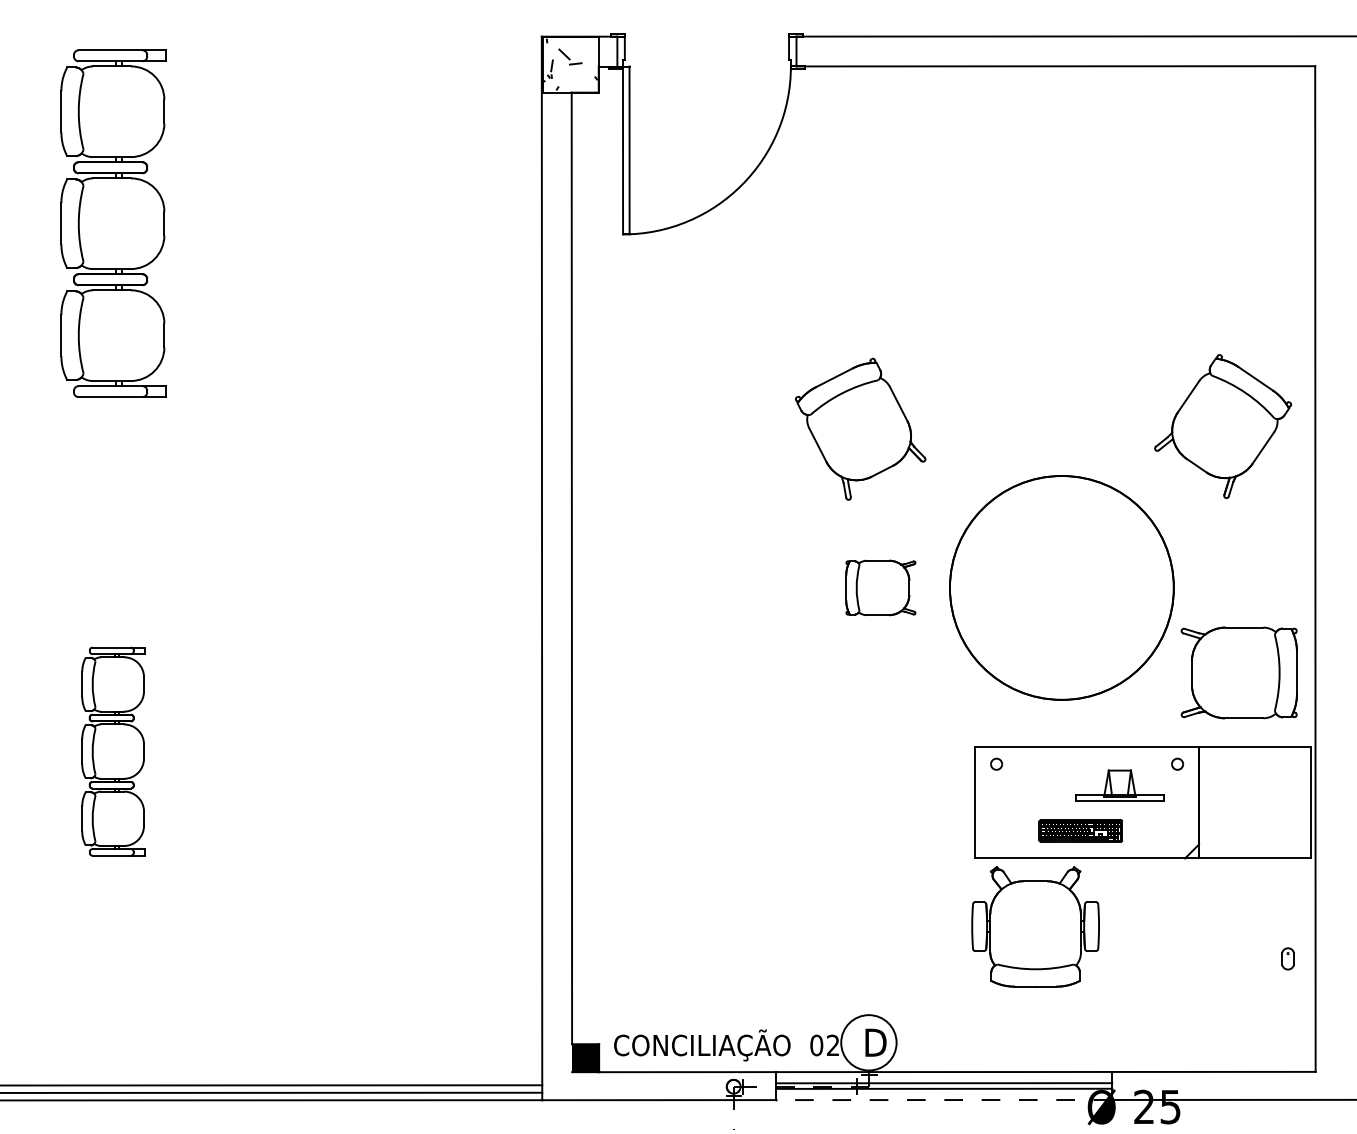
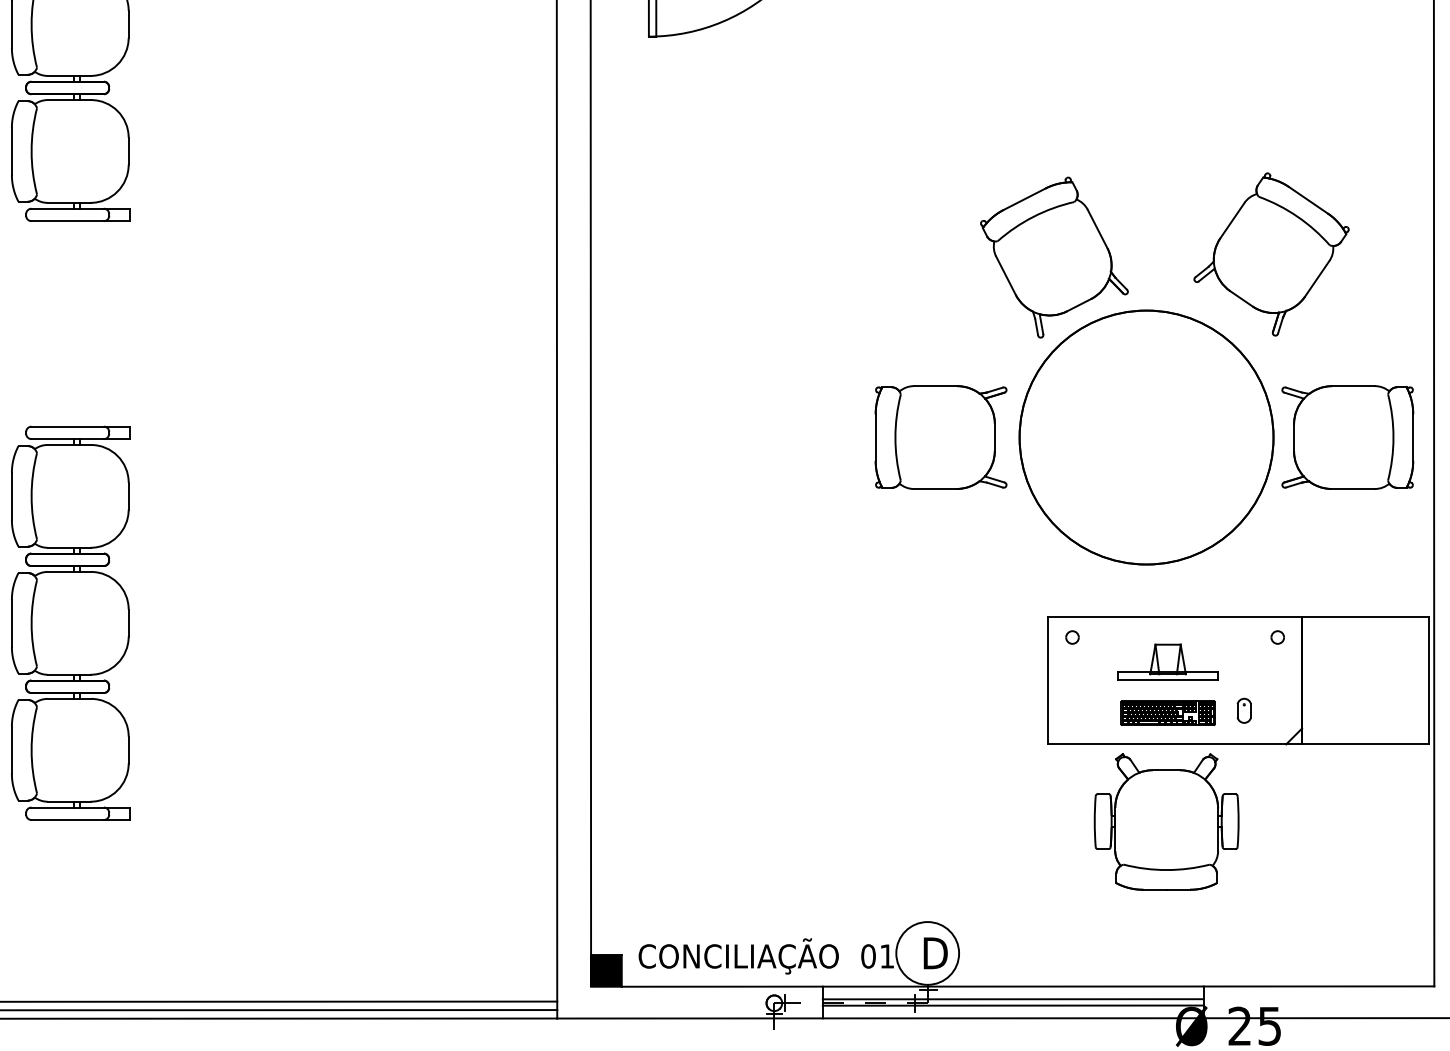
part: (1223, 426) -> (1271, 254), moved
part: (860, 428) -> (1054, 256), moved
part: (880, 587) -> (940, 437), size x1.67
part: (1238, 672) -> (1346, 437), moved
part: (113, 751) -> (70, 623), size x1.67
part: (1119, 785) -> (1167, 661), moved
part: (1035, 926) -> (1166, 821), moved
part: (1287, 958) -> (1243, 710), moved
text: (833, 1044) -> (887, 955), 02 -> 01
line: (944, 1100) -> (1013, 1018), dashed -> solid

